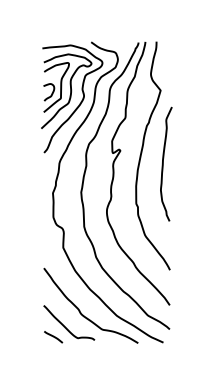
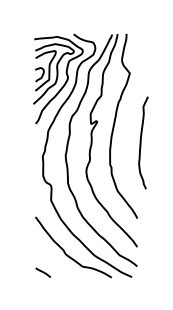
curve: (163, 163) -> (141, 142), moved
curve: (64, 325) -> (52, 263), removed

